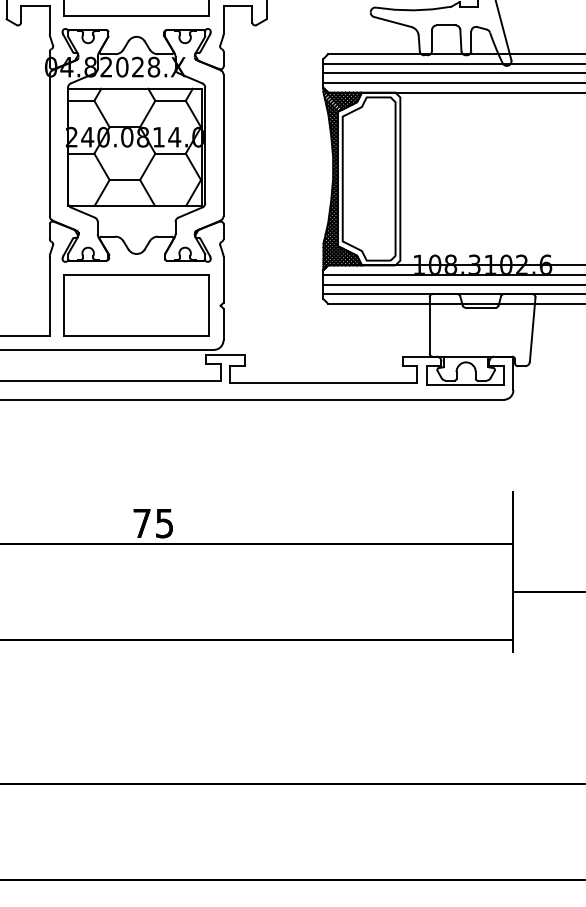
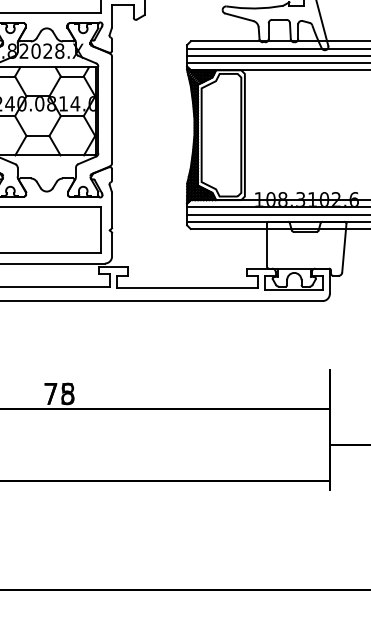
text: (164, 523) -> (67, 393), 75 -> 78

